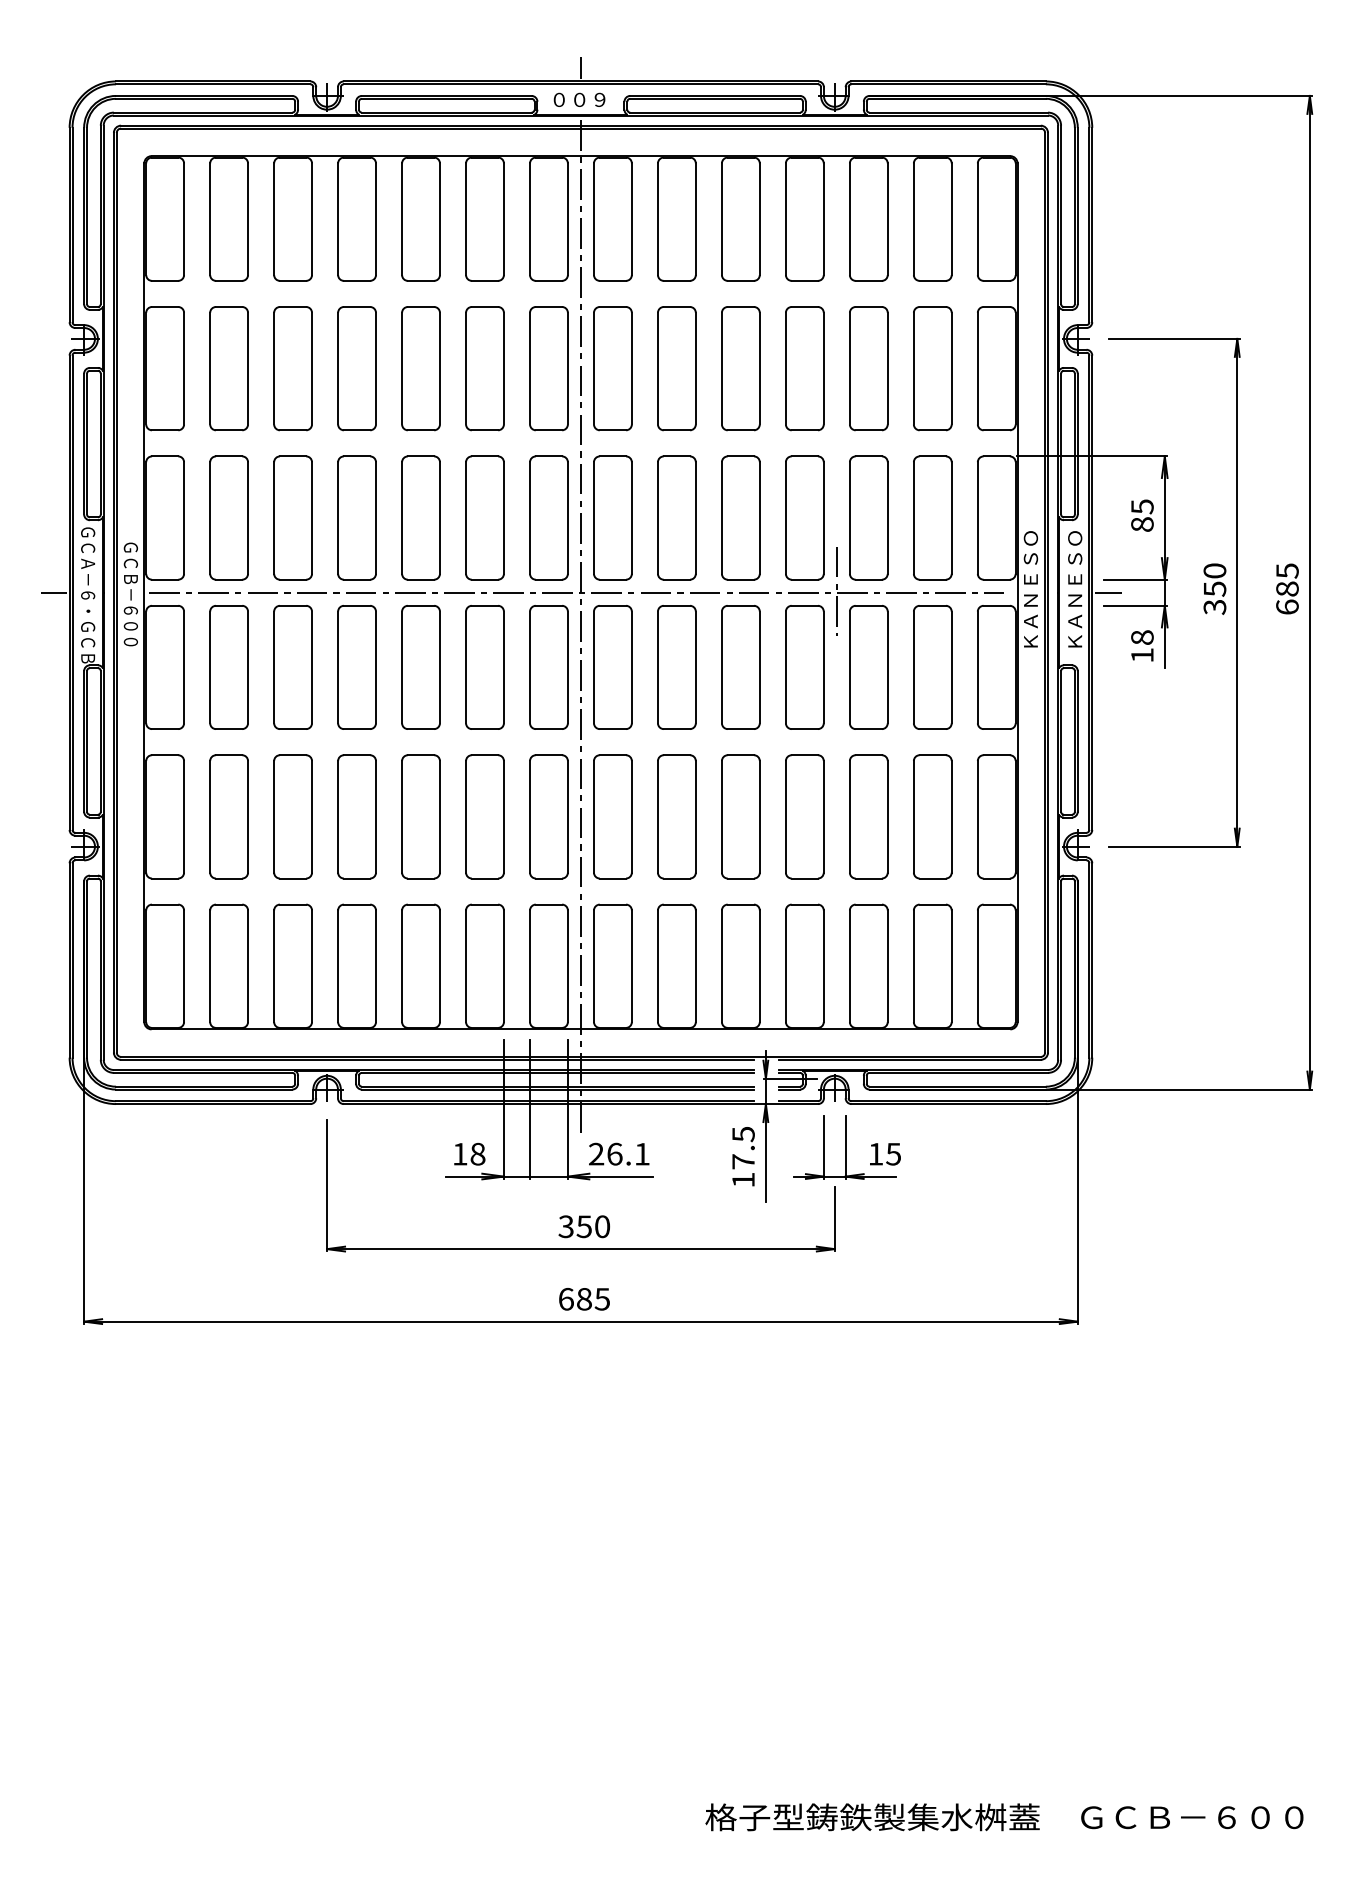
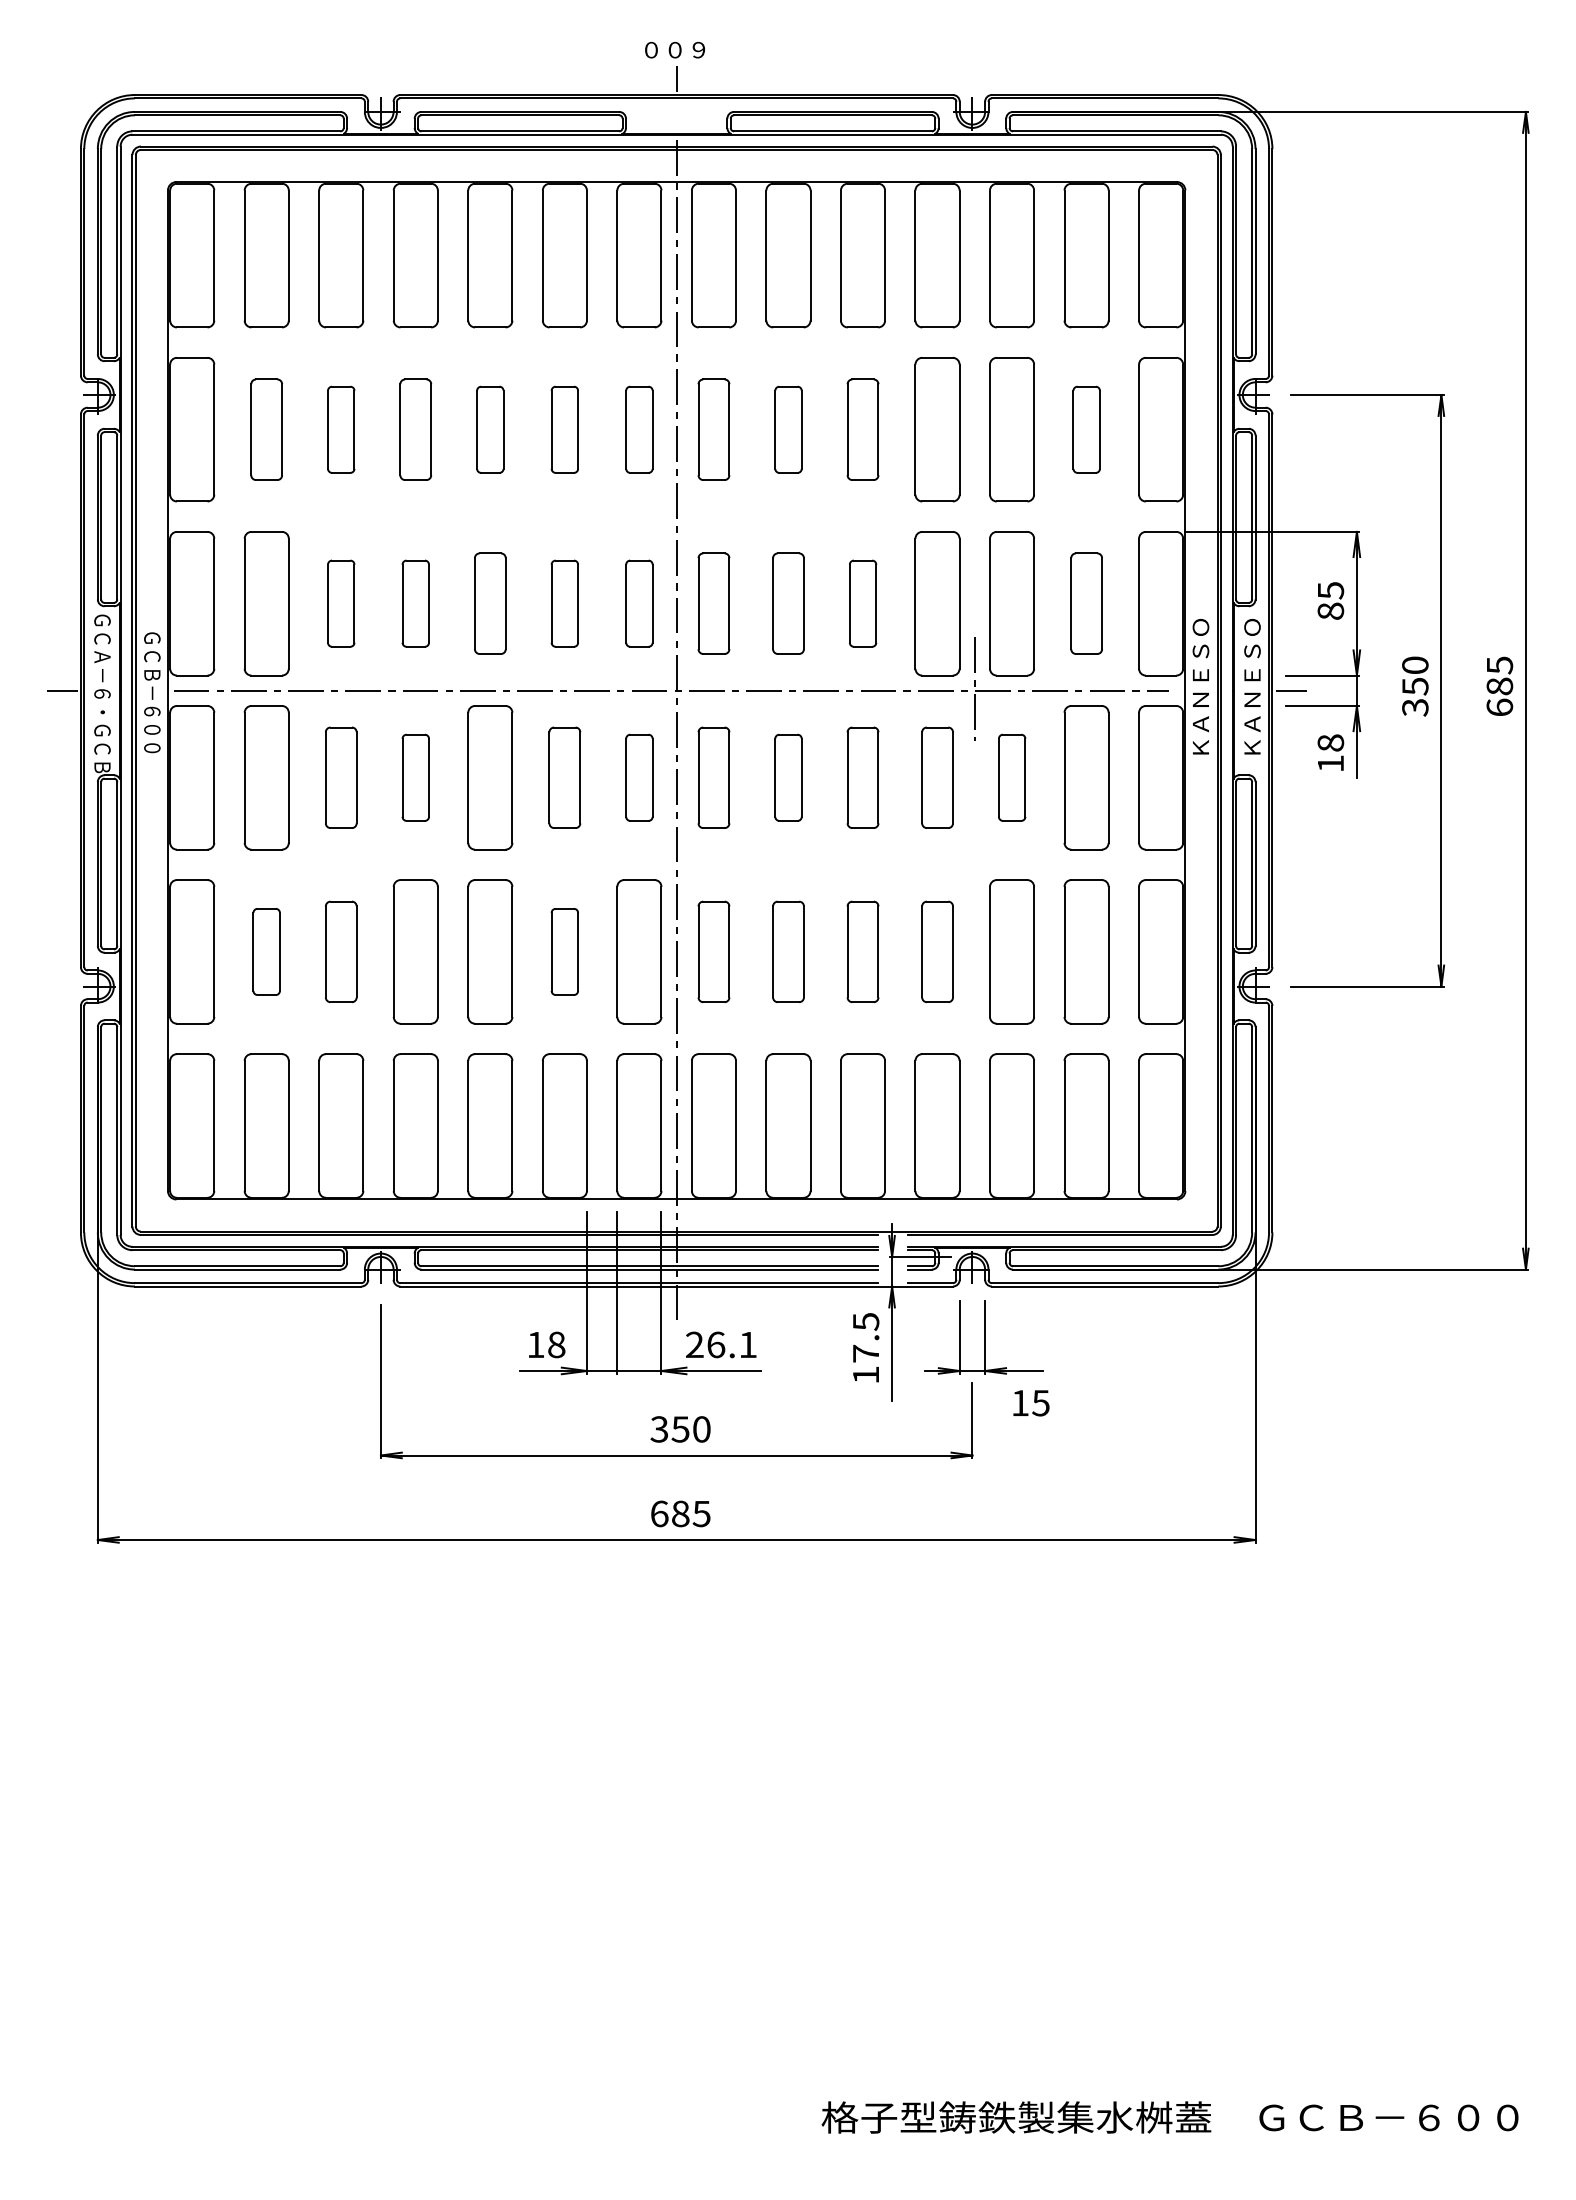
text: (579, 99) -> (674, 49), moved
part: (228, 368) -> (266, 429), size x0.7
part: (292, 368) -> (340, 429), size x0.6
part: (356, 368) -> (415, 429), size x0.7
part: (420, 368) -> (489, 429), size x0.6
part: (484, 368) -> (564, 429), size x0.6
part: (548, 368) -> (638, 429), size x0.6
part: (612, 368) -> (713, 429), size x0.7
part: (676, 368) -> (788, 429), size x0.6
part: (740, 368) -> (862, 429), size x0.7
part: (932, 368) -> (1086, 429), size x0.6
part: (292, 517) -> (340, 603), size x0.6
part: (356, 517) -> (415, 603), size x0.6
part: (420, 517) -> (489, 603), size x0.7
part: (484, 517) -> (564, 603), size x0.6
part: (548, 517) -> (638, 603), size x0.6
part: (612, 517) -> (713, 603), size x0.7
part: (676, 517) -> (788, 603), size x0.7
part: (740, 517) -> (862, 603), size x0.6
part: (932, 517) -> (1086, 603), size x0.7
part: (292, 667) -> (340, 777), size x0.7
part: (356, 667) -> (415, 777), size x0.6
part: (484, 667) -> (564, 777), size x0.7
part: (548, 667) -> (638, 777), size x0.6
part: (612, 667) -> (713, 777), size x0.7
part: (676, 667) -> (788, 777), size x0.6
part: (740, 667) -> (862, 777), size x0.7
part: (804, 667) -> (937, 777), size x0.7
part: (868, 667) -> (1011, 777), size x0.6
part: (228, 816) -> (266, 951), size x0.6
part: (292, 816) -> (340, 951), size x0.7
part: (484, 816) -> (564, 951), size x0.6
part: (612, 816) -> (713, 951), size x0.7
part: (676, 816) -> (788, 951), size x0.7
part: (740, 816) -> (862, 951), size x0.7
part: (804, 816) -> (937, 951), size x0.7
text: (885, 1154) -> (1031, 1403), moved

